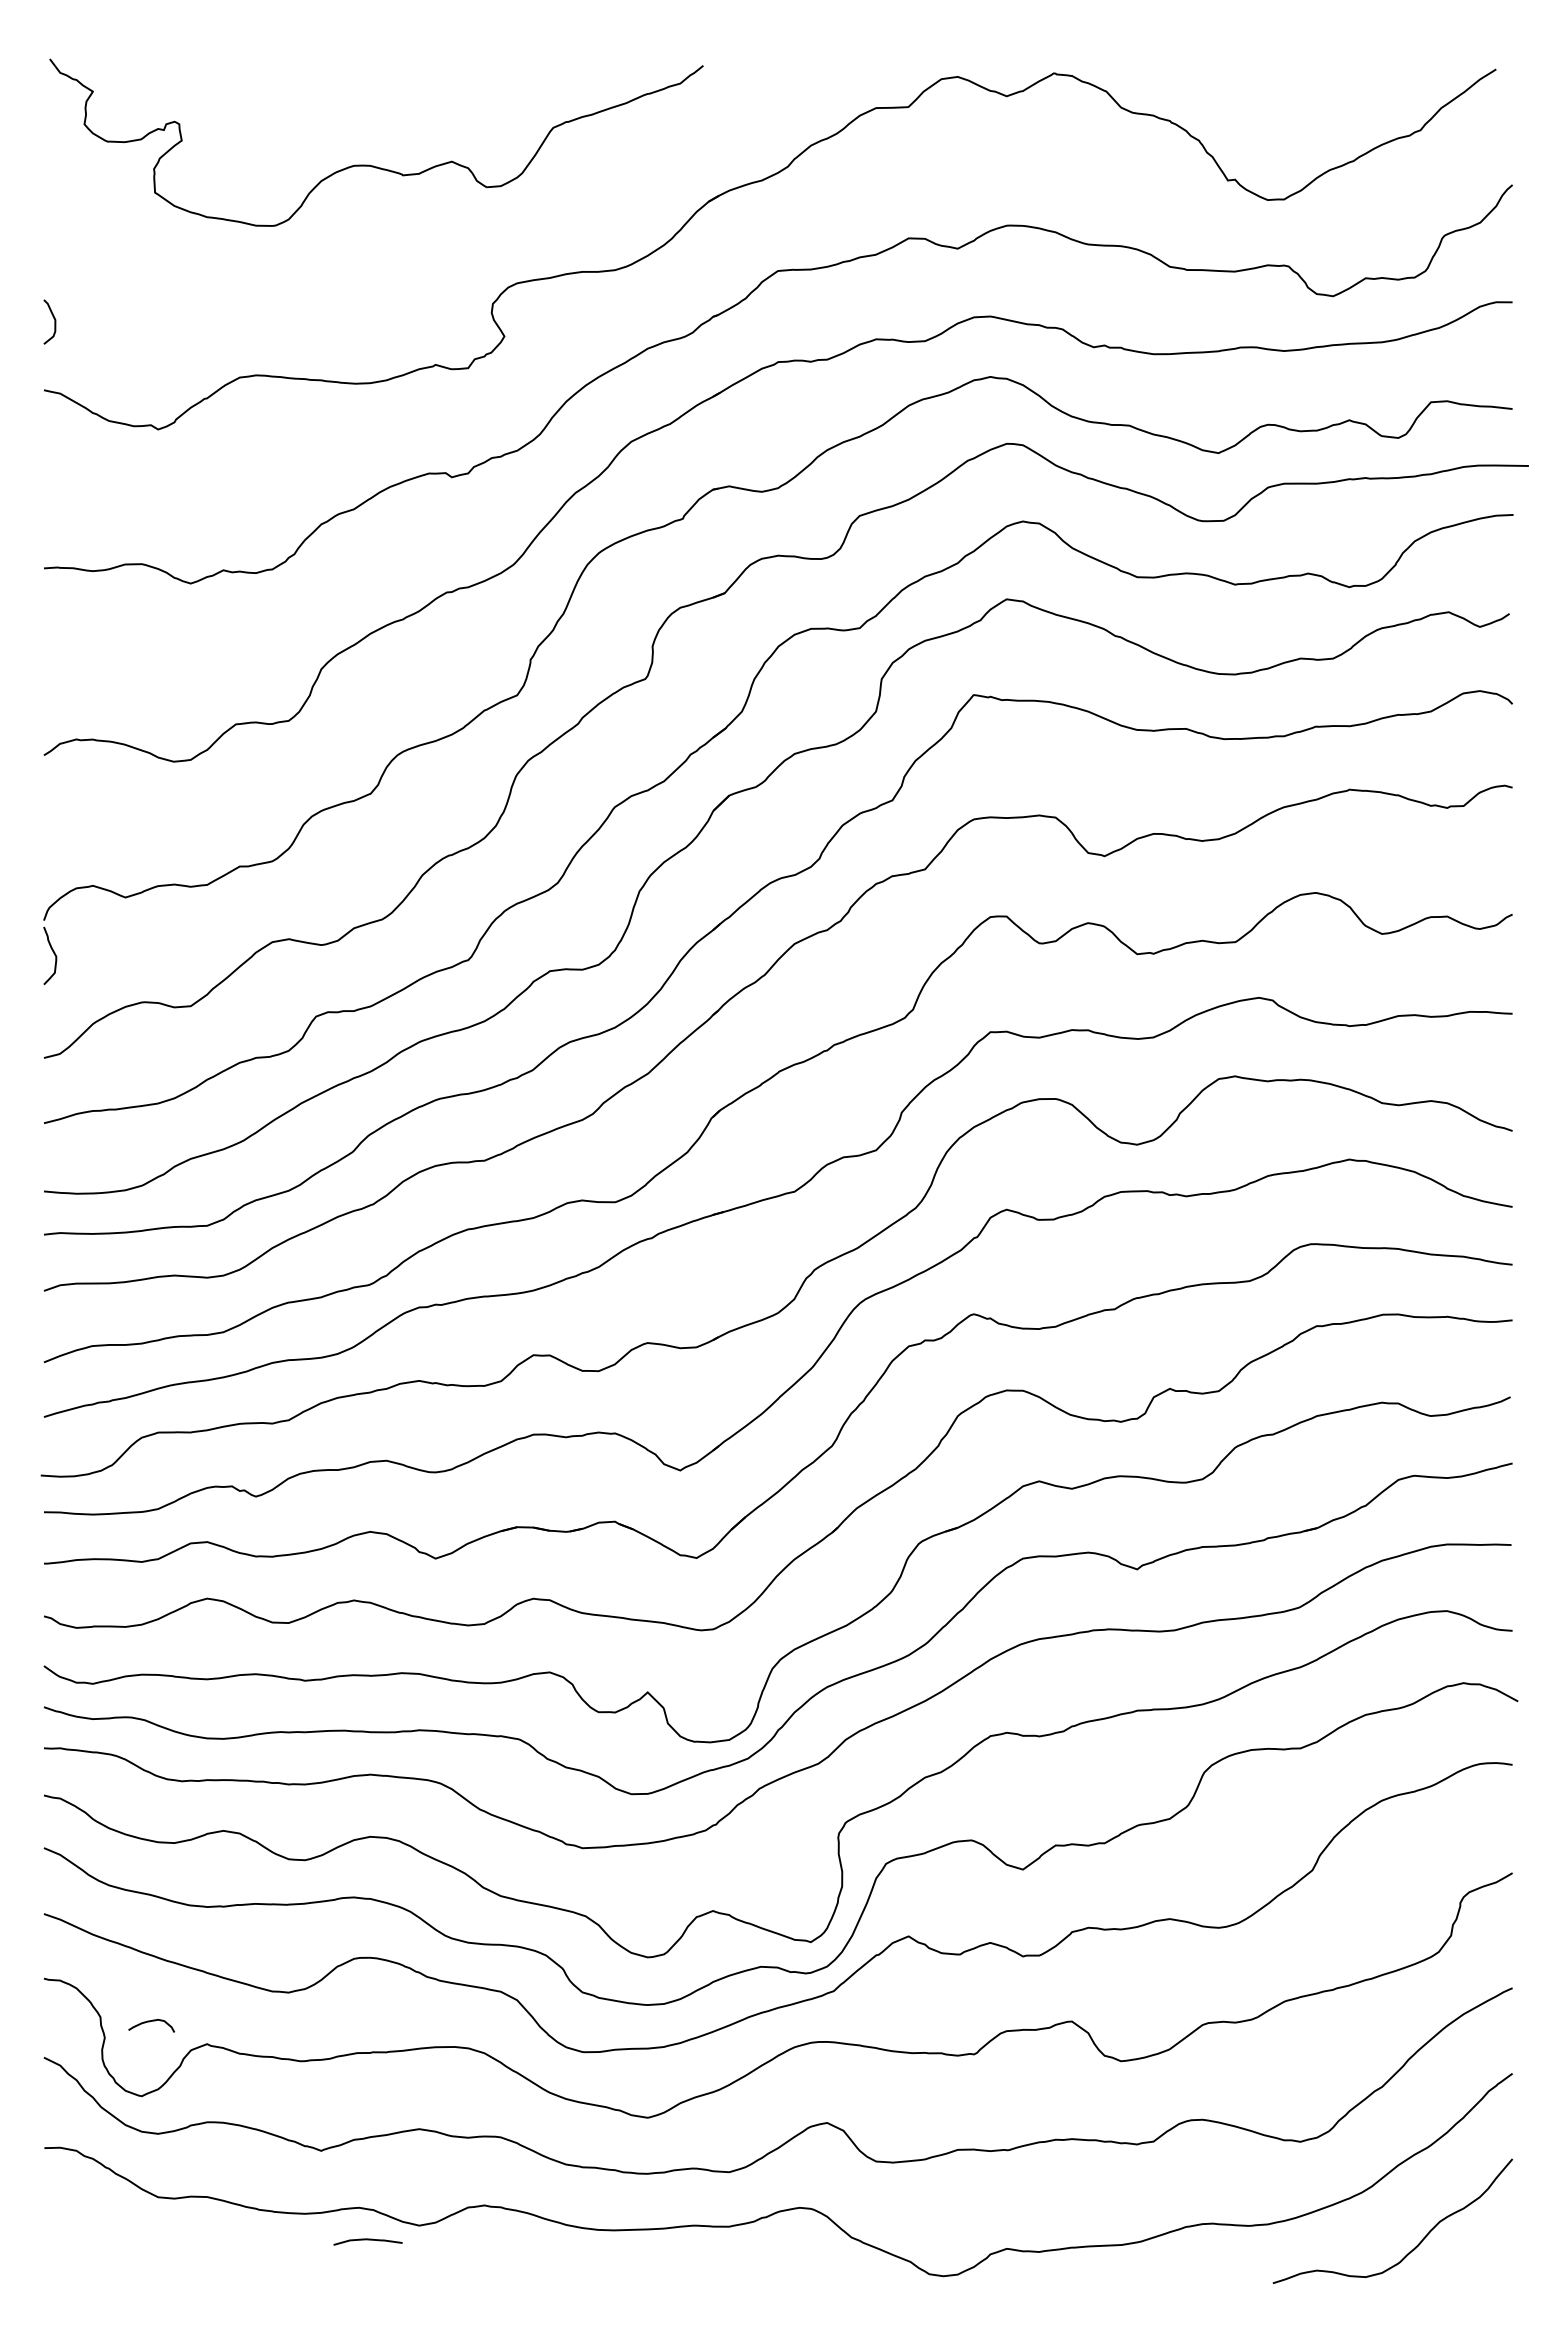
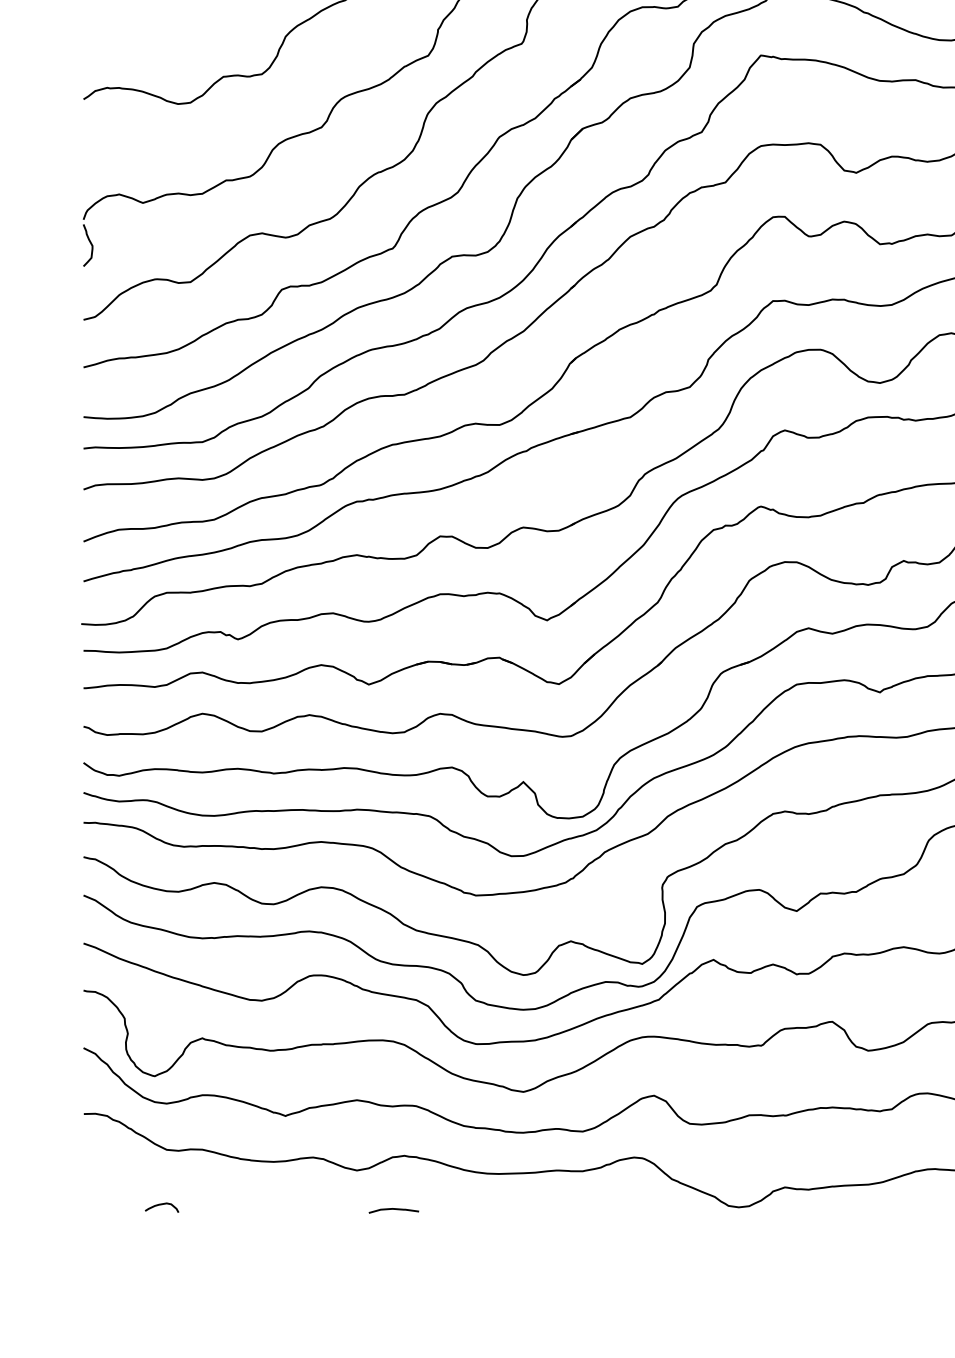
curve: (149, 2022) -> (160, 1205), moved
curve: (367, 2240) -> (393, 1209), moved

